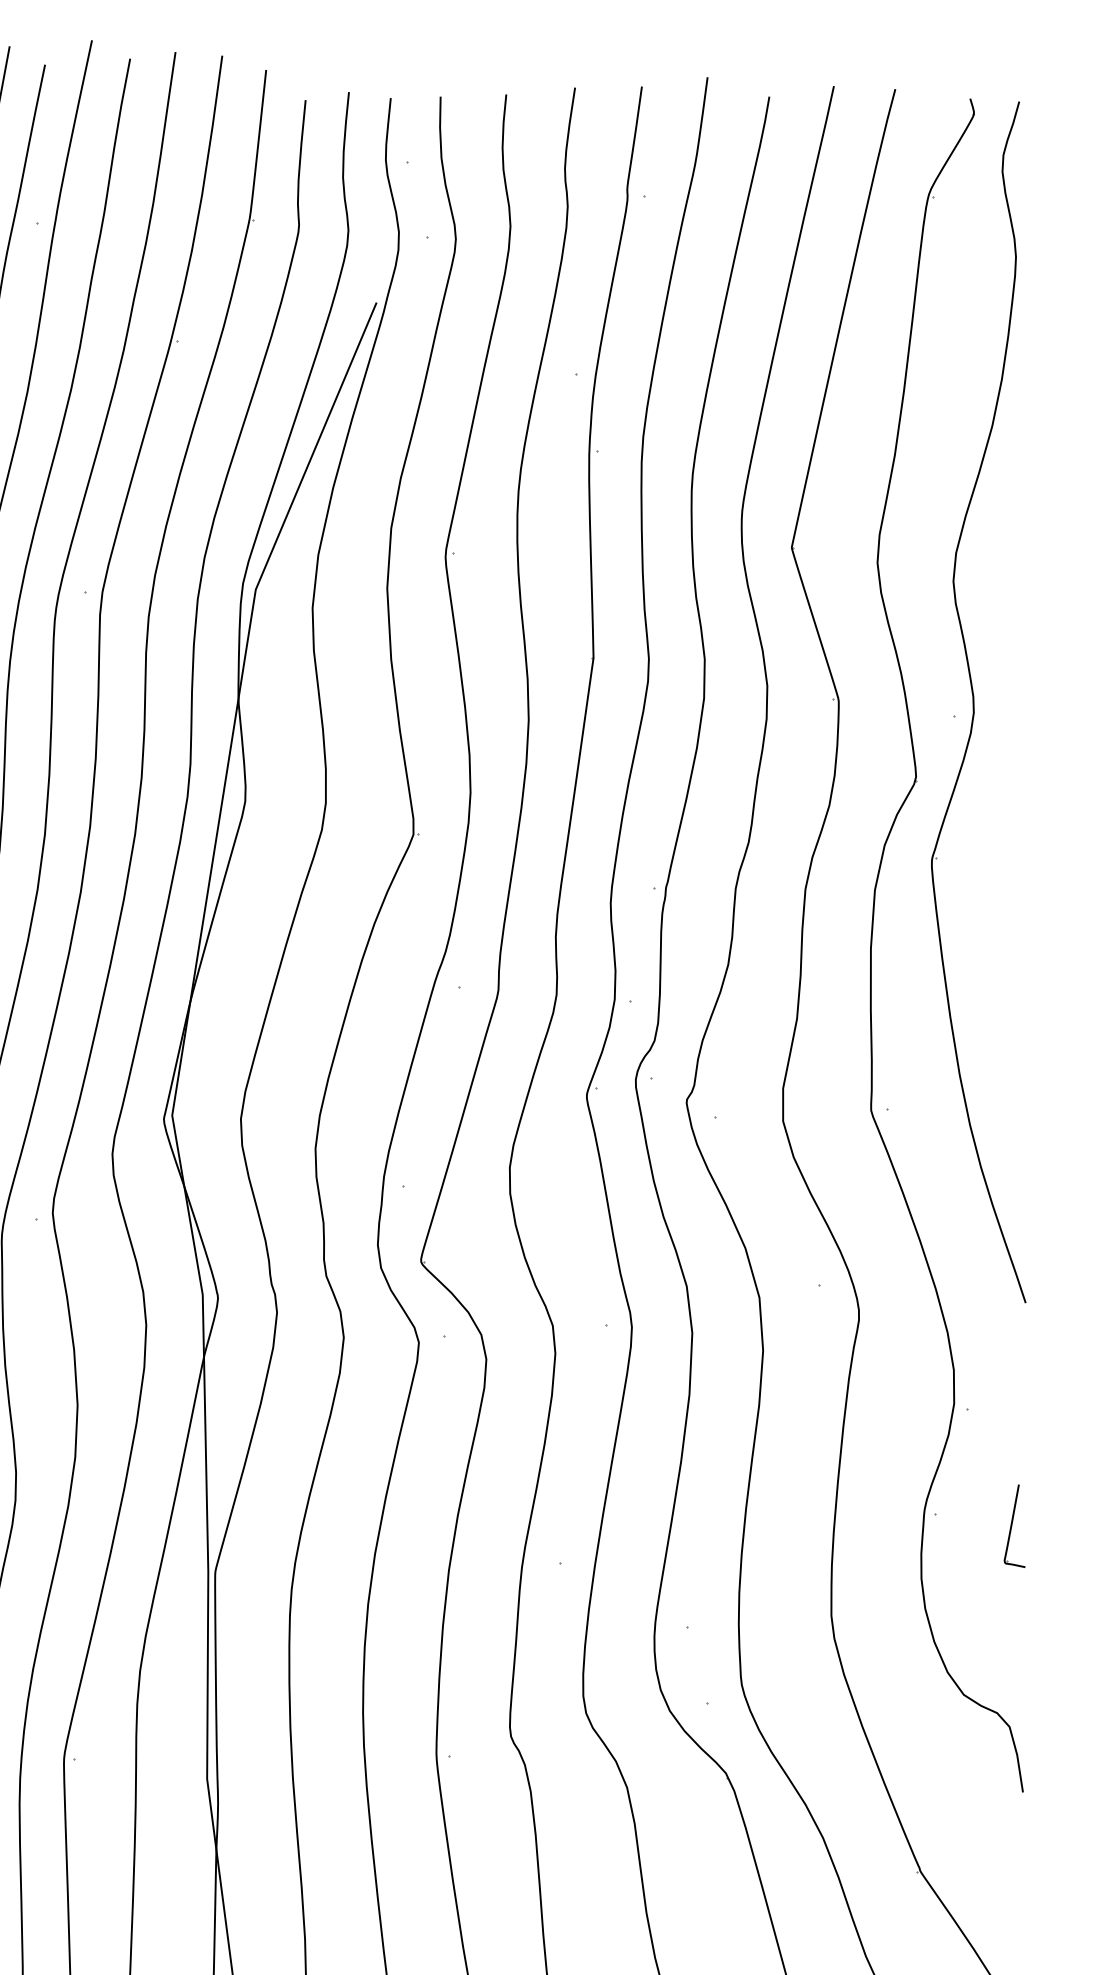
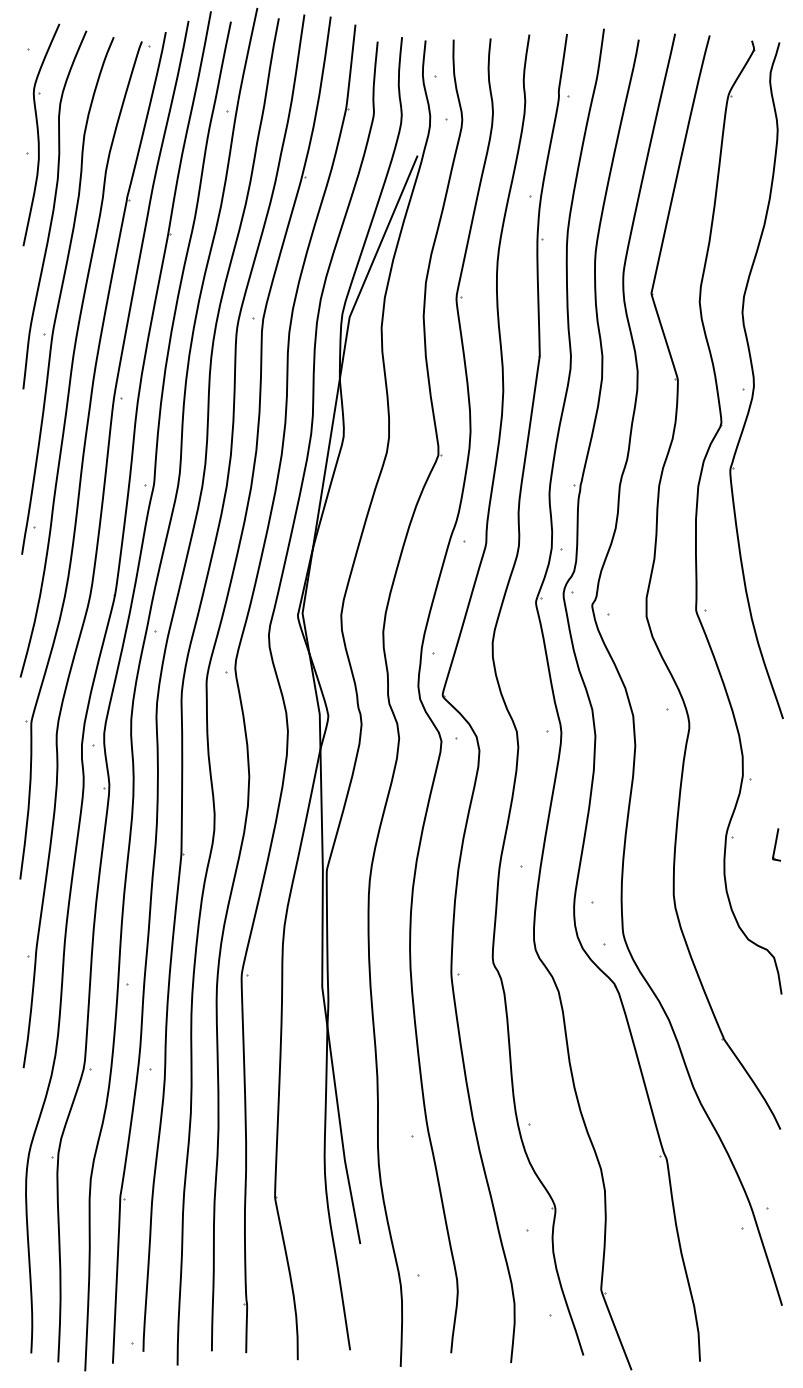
part: (1013, 1525) -> (776, 844), size x0.7

